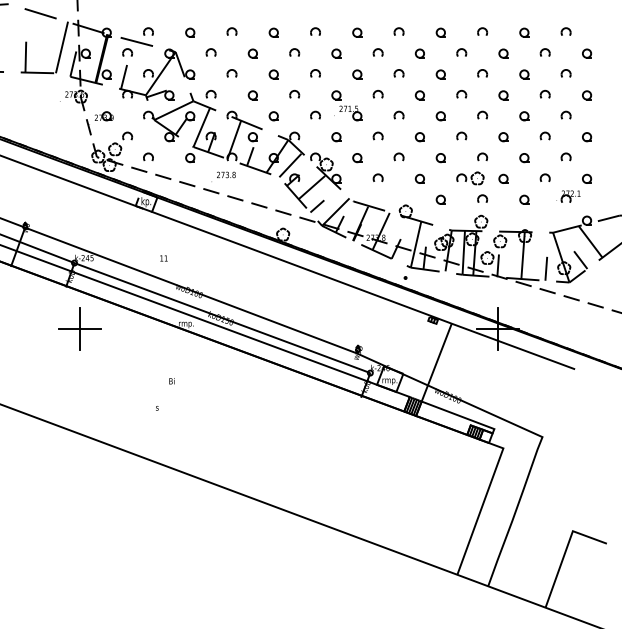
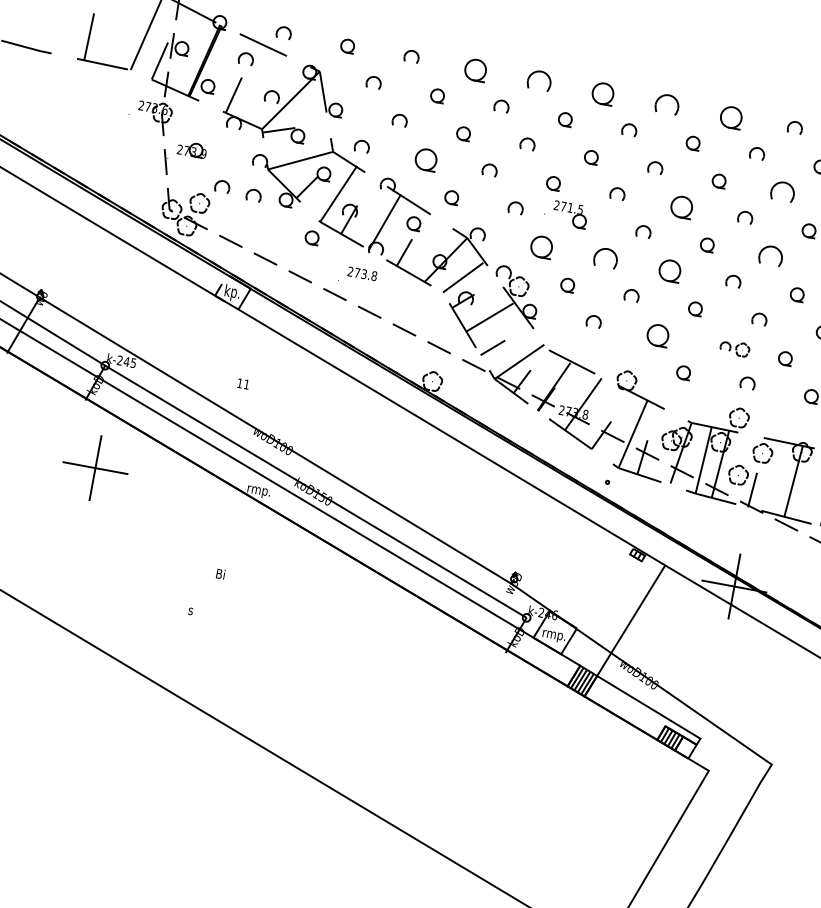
part: (315, 31) -> (539, 79), size x1.6
part: (398, 31) -> (666, 103), size x1.6
part: (273, 32) -> (475, 69), size x1.6
part: (357, 32) -> (603, 93), size x1.6
part: (440, 32) -> (730, 116), size x1.6
part: (482, 73) -> (783, 191), size x1.6
part: (252, 95) -> (425, 159), size x1.6
part: (419, 95) -> (680, 207), size x1.6
part: (482, 114) -> (771, 254), size x1.6
part: (377, 135) -> (604, 256), size x1.6
part: (336, 137) -> (541, 247), size x1.6
part: (419, 137) -> (668, 271), size x1.6
part: (148, 156) -> (254, 194), moved
part: (419, 178) -> (657, 334), size x1.6
part: (470, 178) -> (735, 348), size x0.7

